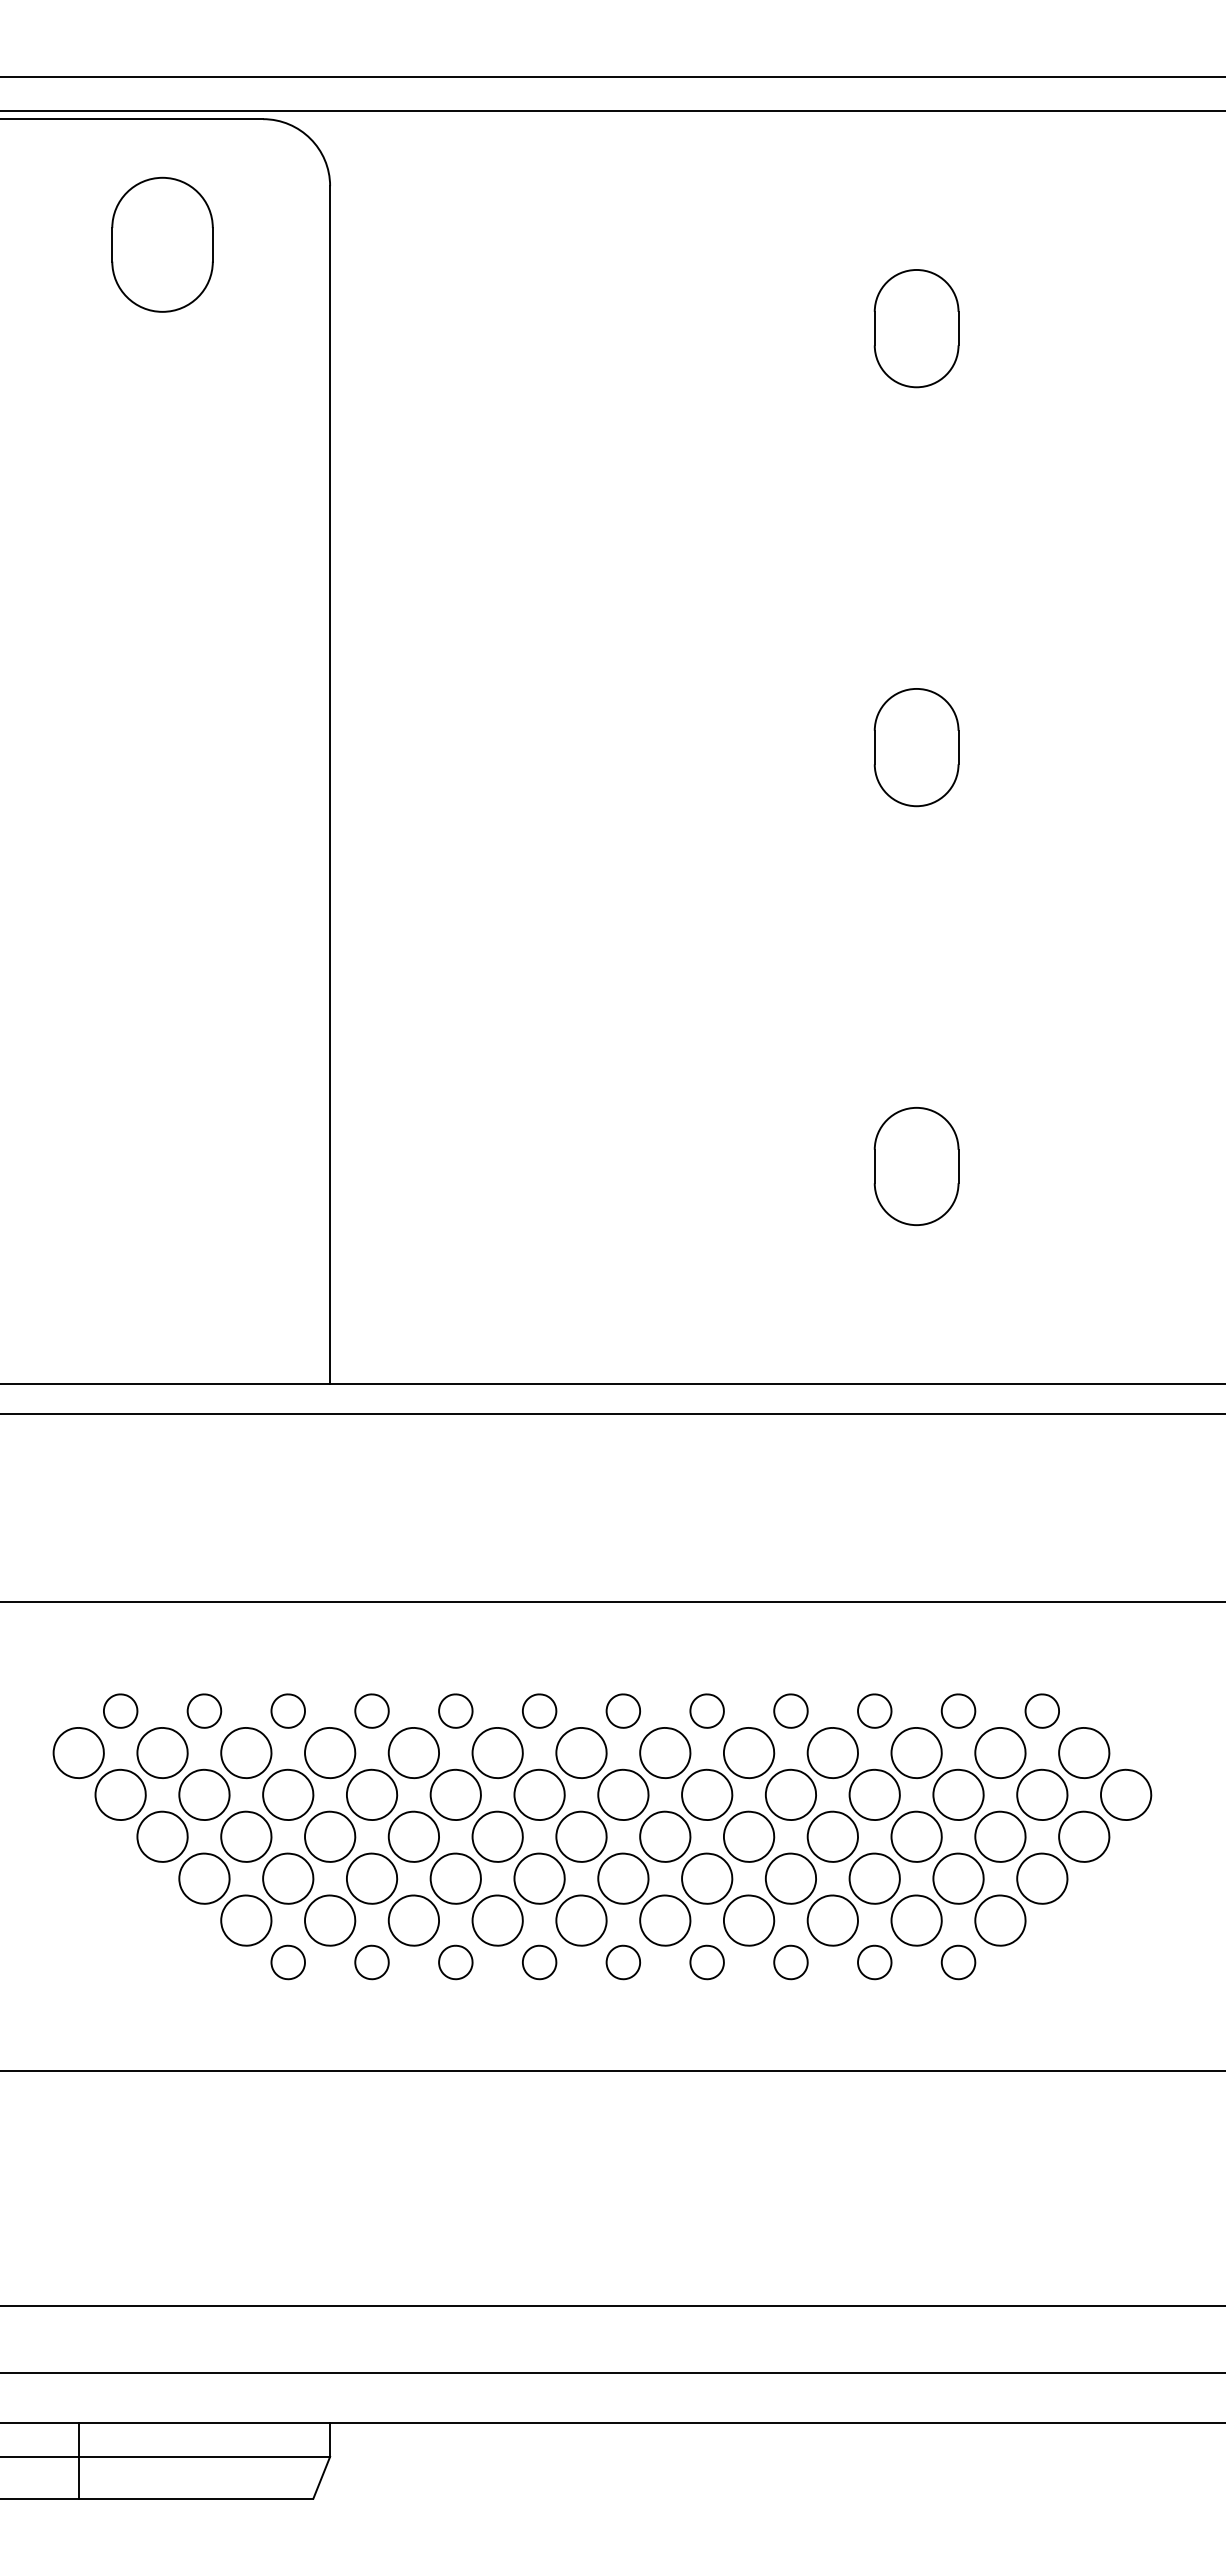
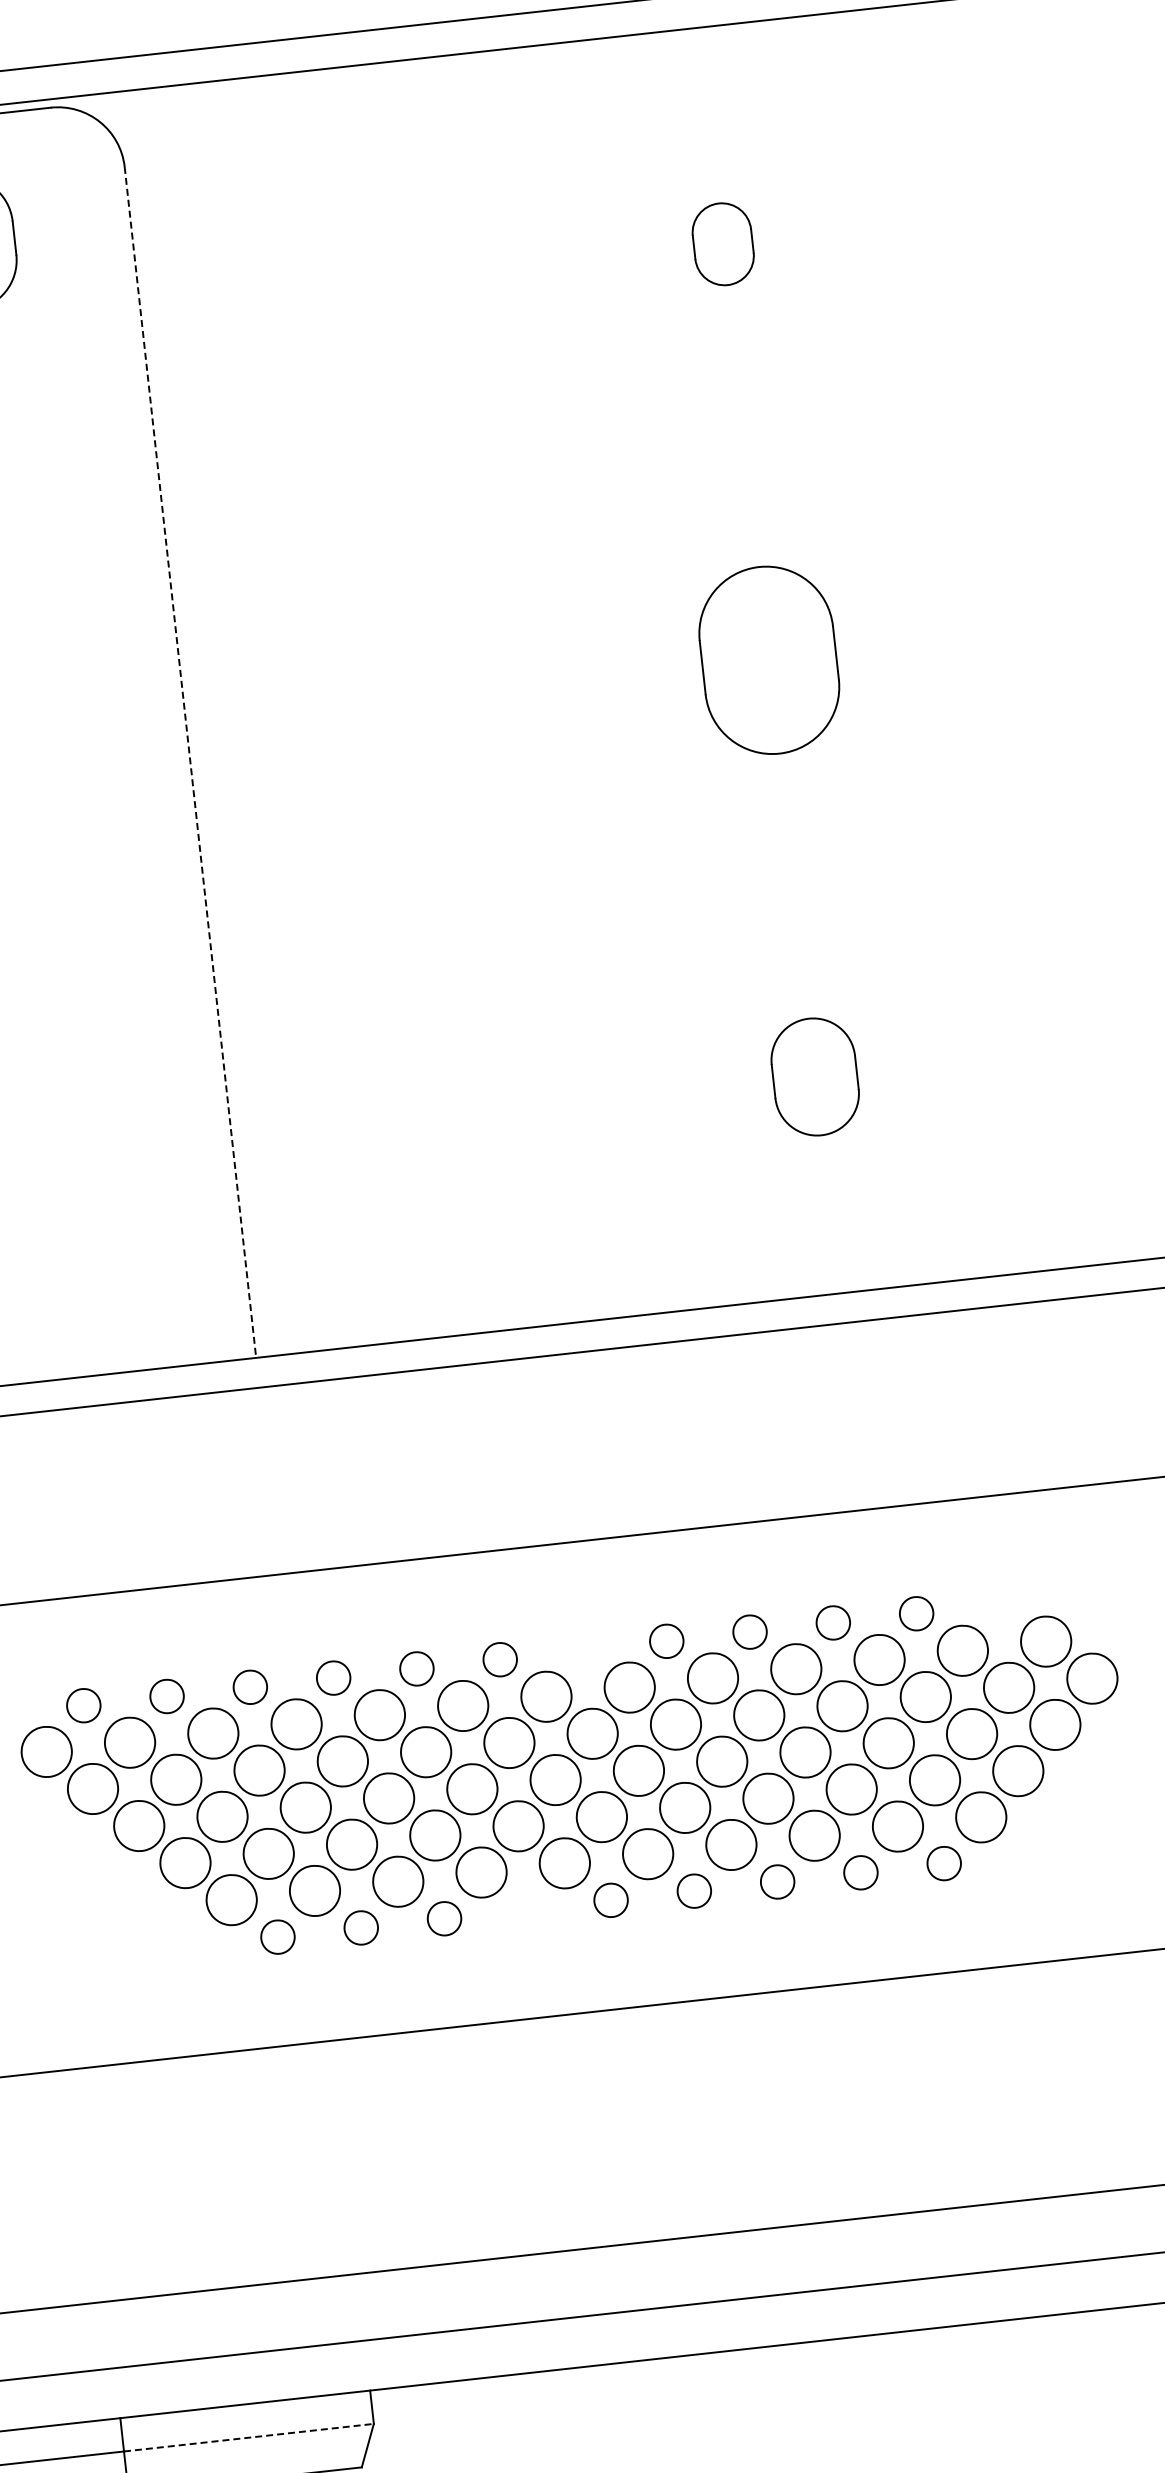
part: (916, 328) -> (723, 244), size x0.7
part: (916, 747) -> (769, 660), size x1.6
line: (330, 785) -> (190, 762), solid -> dashed
part: (622, 1710) -> (582, 1650), removed
part: (1041, 1710) -> (999, 1604), removed
part: (539, 1962) -> (527, 1909), removed
line: (204, 2456) -> (248, 2437), solid -> dashed

